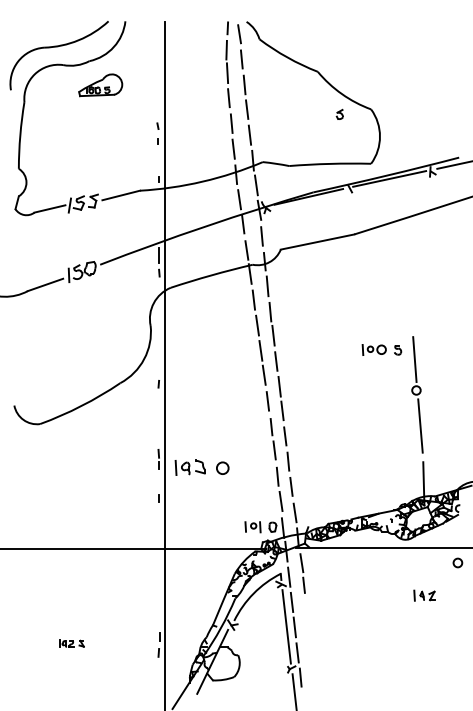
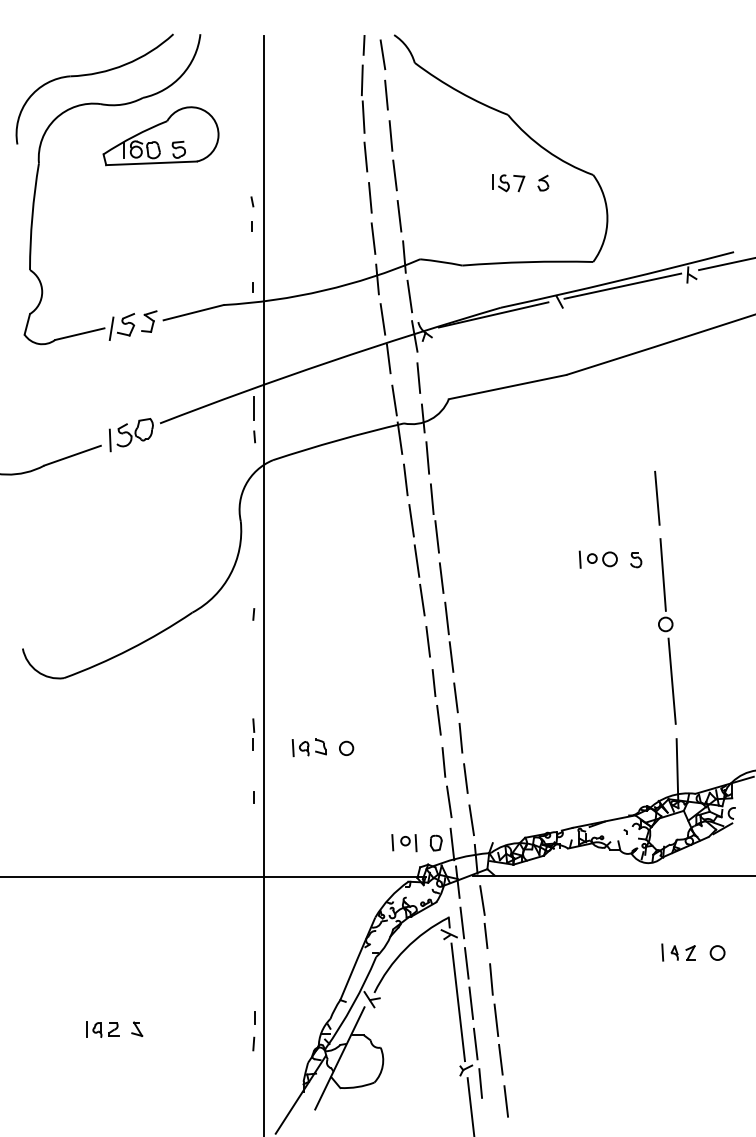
part: (100, 85) -> (160, 136), size x1.67
part: (317, 114) -> (507, 183), added
line: (410, 311) -> (656, 498), added
part: (201, 467) -> (322, 747), size x0.71
circle: (457, 562) -> (716, 952), moved
part: (71, 643) -> (114, 1028), size x1.43
line: (311, 648) -> (497, 1036), added

